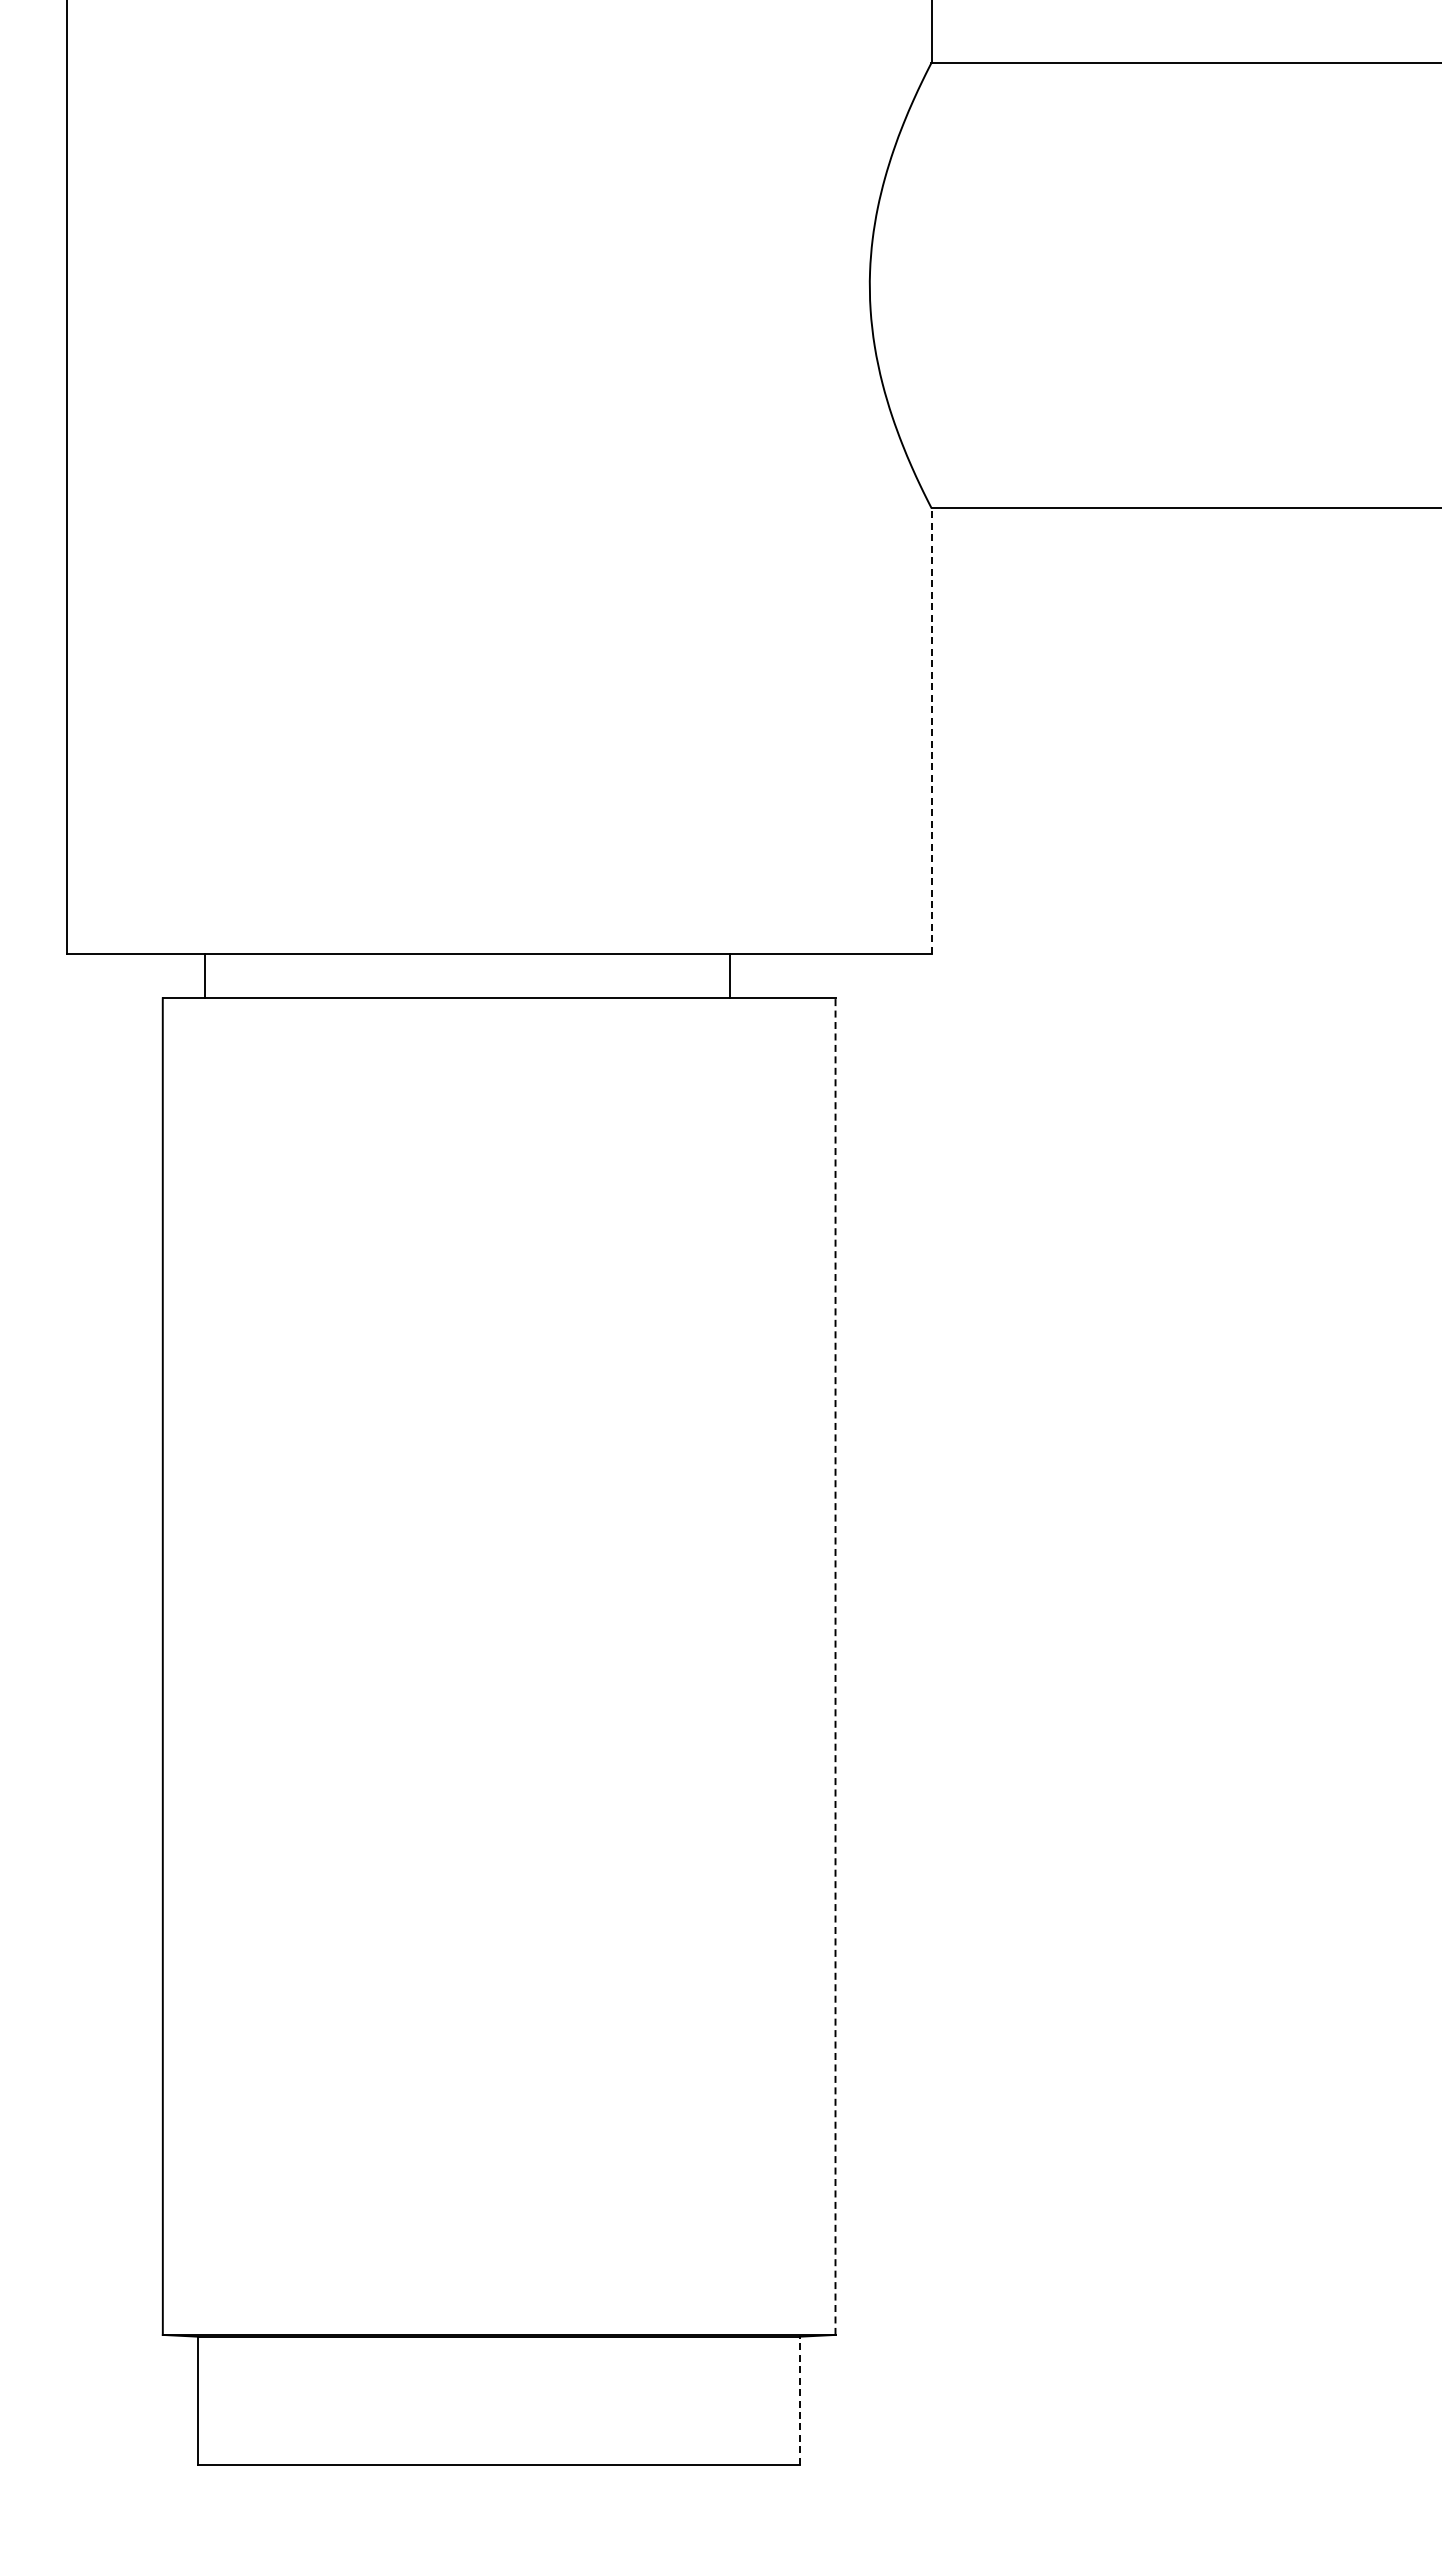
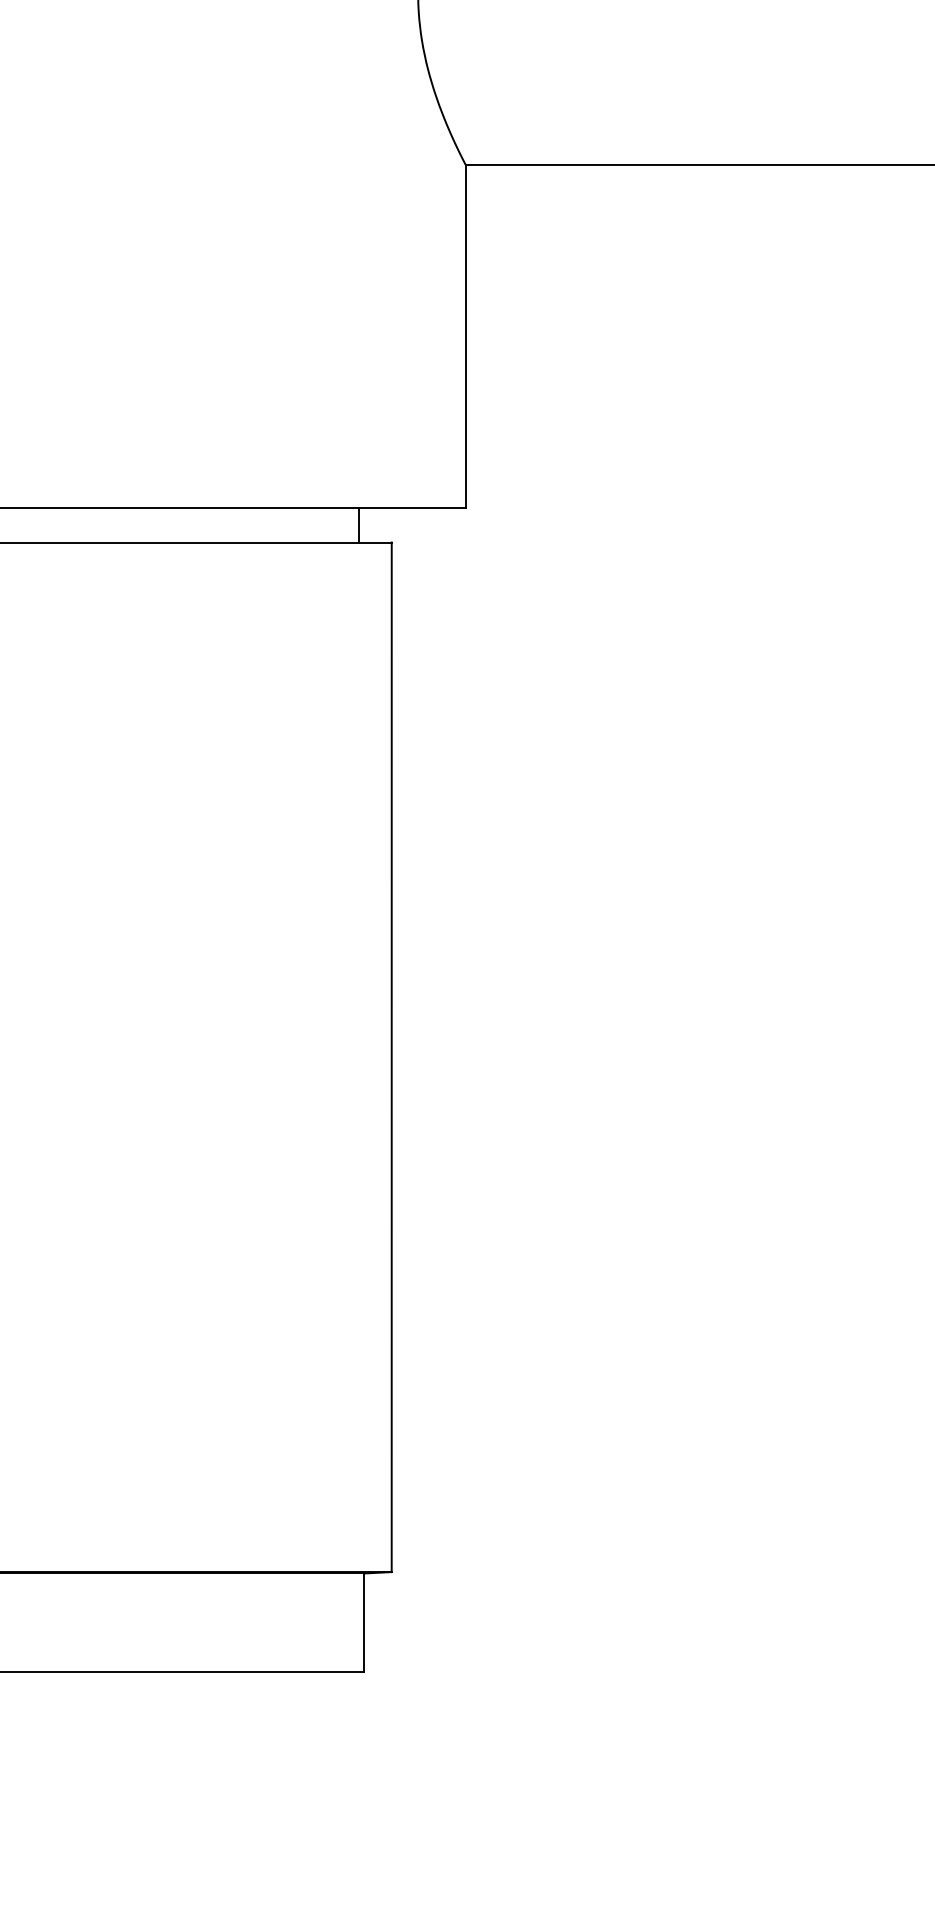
line: (931, 731) -> (465, 336), dashed -> solid
line: (729, 975) -> (358, 524), moved
line: (835, 1666) -> (391, 1057), dashed -> solid
line: (799, 2400) -> (363, 1622), dashed -> solid

